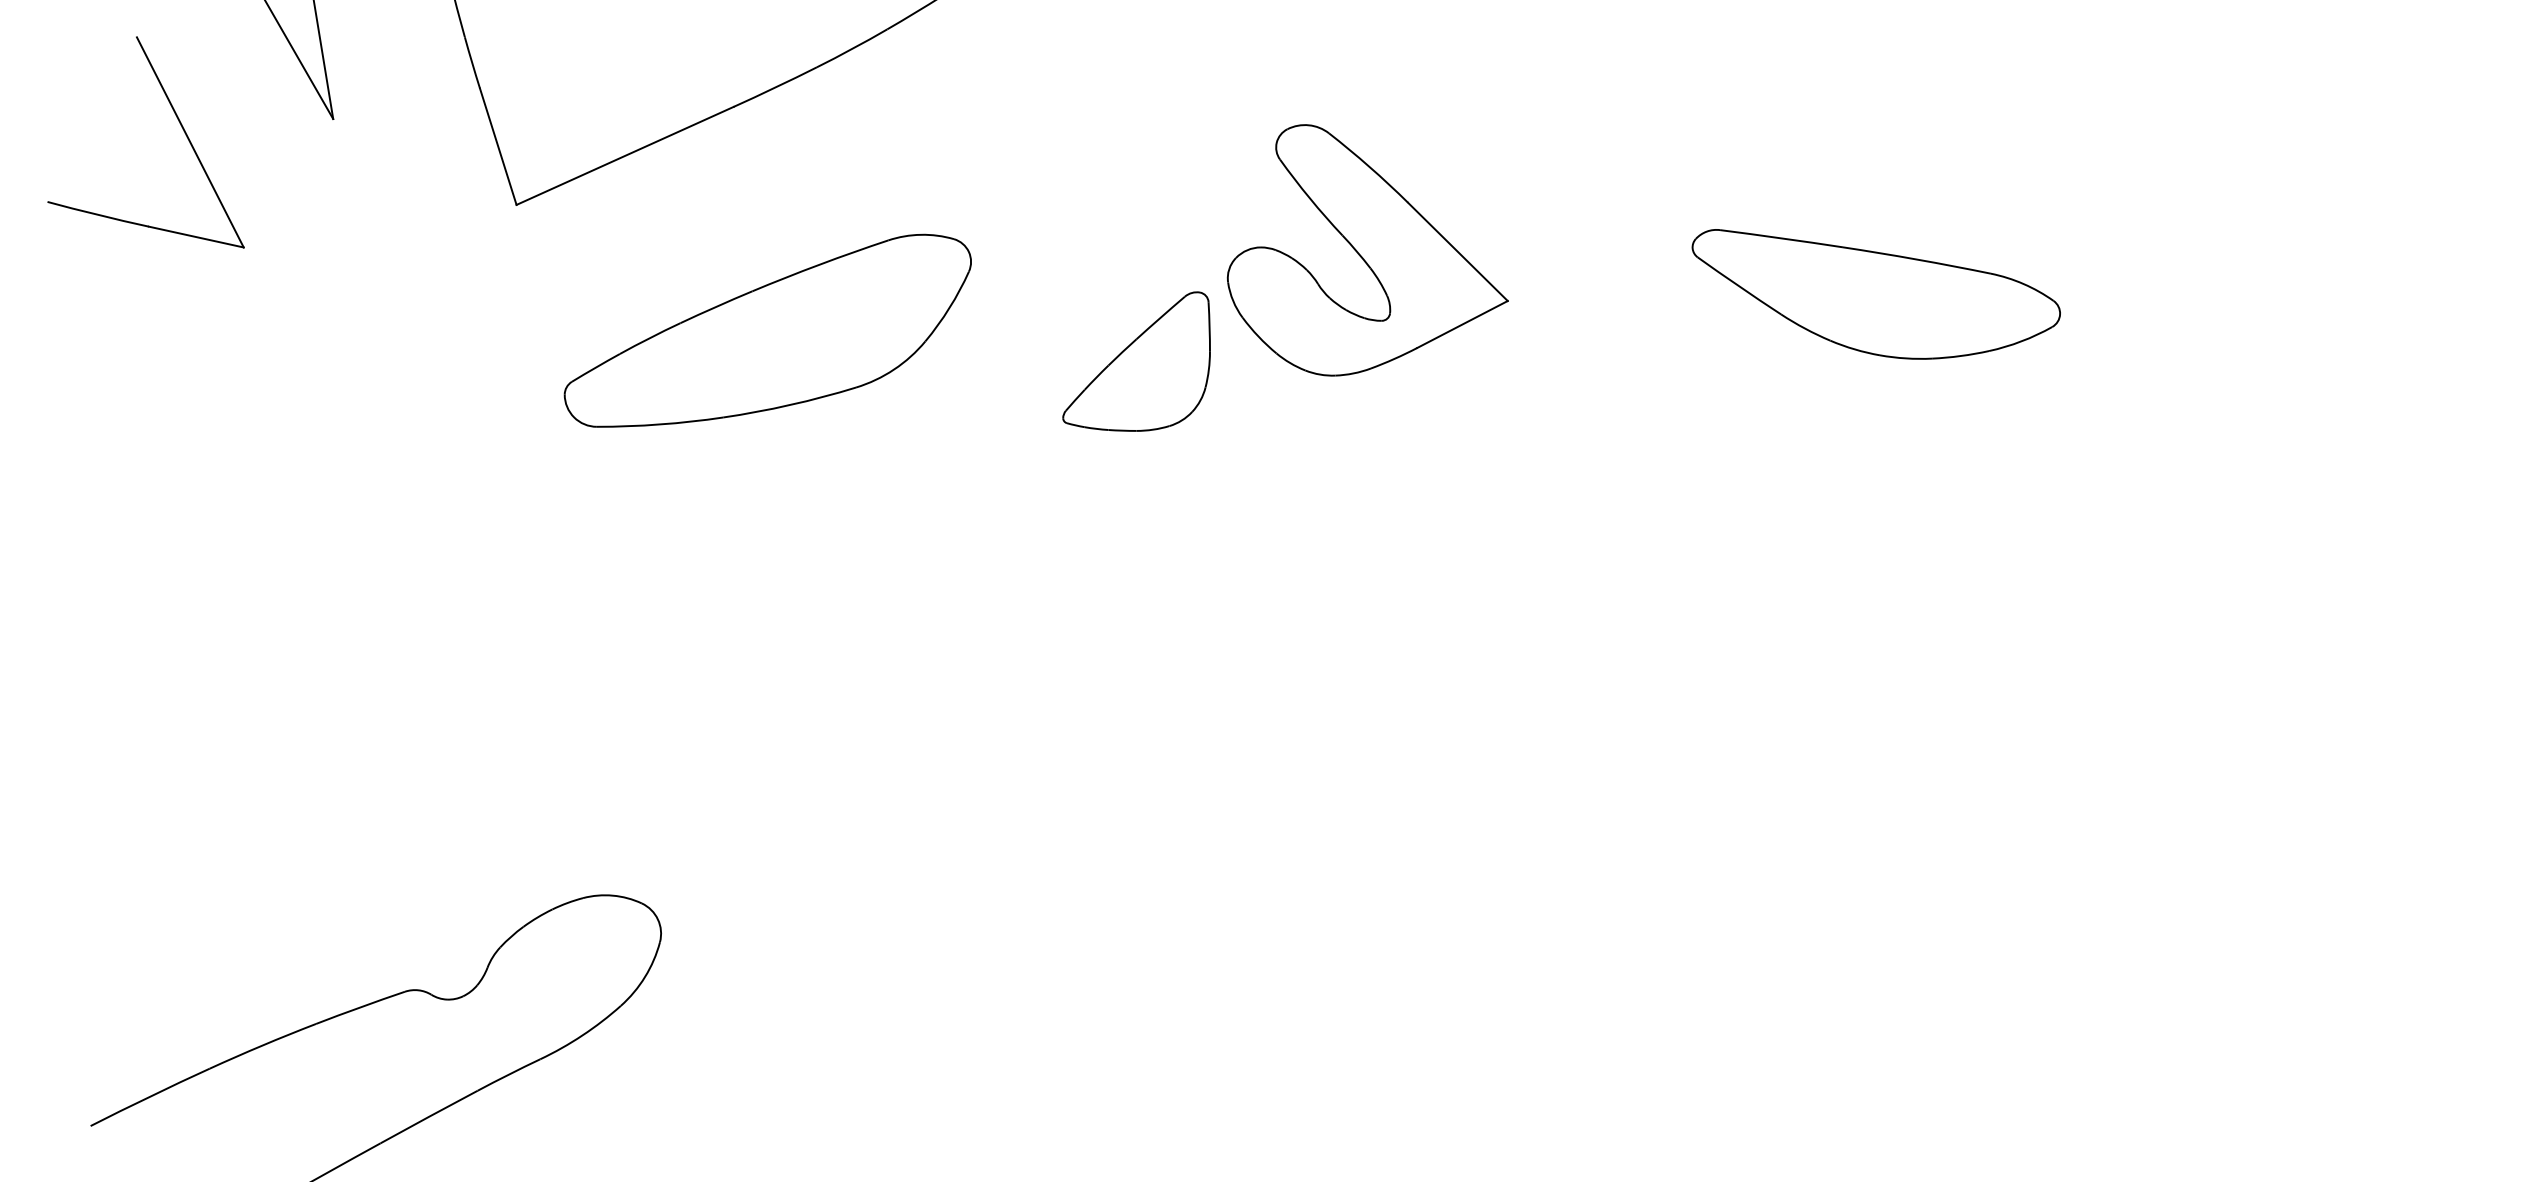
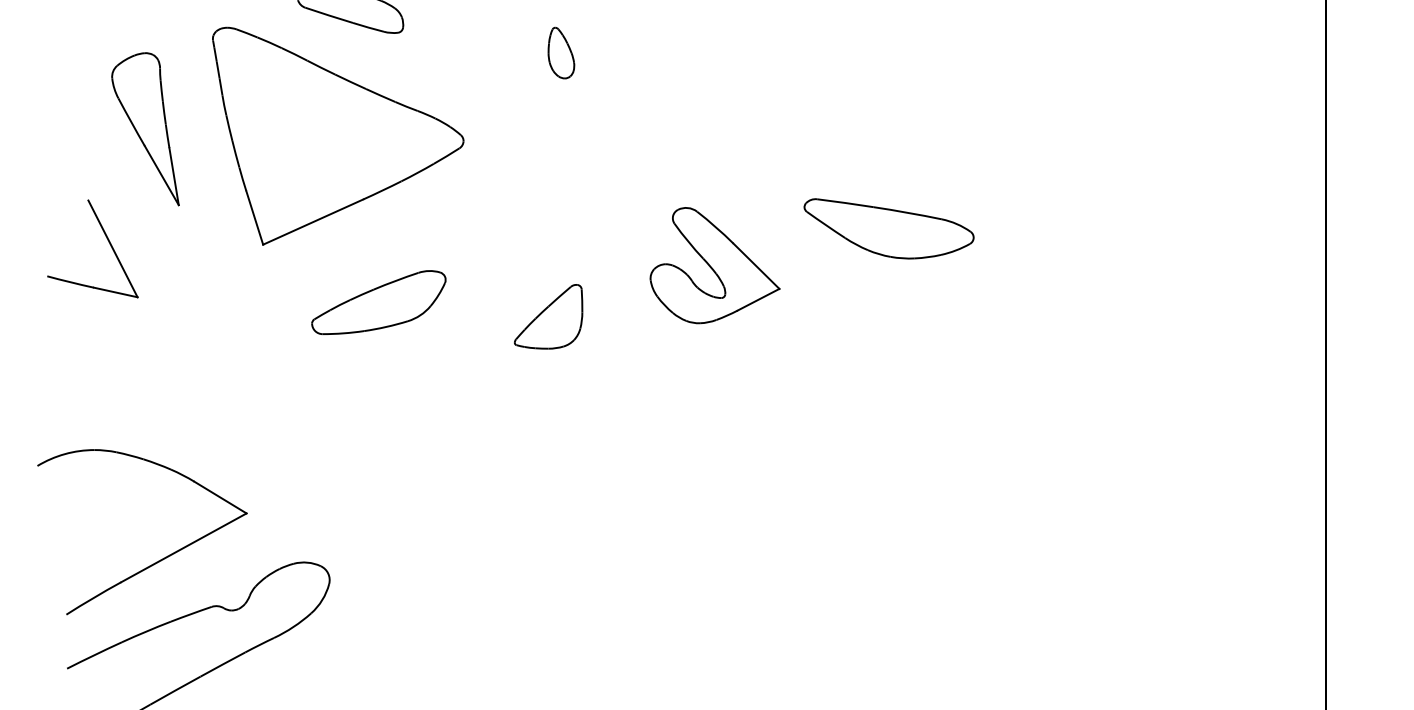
part: (178, 124) -> (107, 240), moved
part: (1366, 250) -> (714, 265), moved
part: (1875, 293) -> (888, 228), moved
part: (767, 330) -> (378, 302), size x0.71
part: (284, 893) -> (156, 561), added

